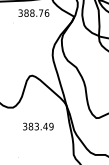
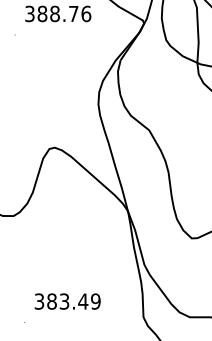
text: (38, 126) -> (68, 301), moved

